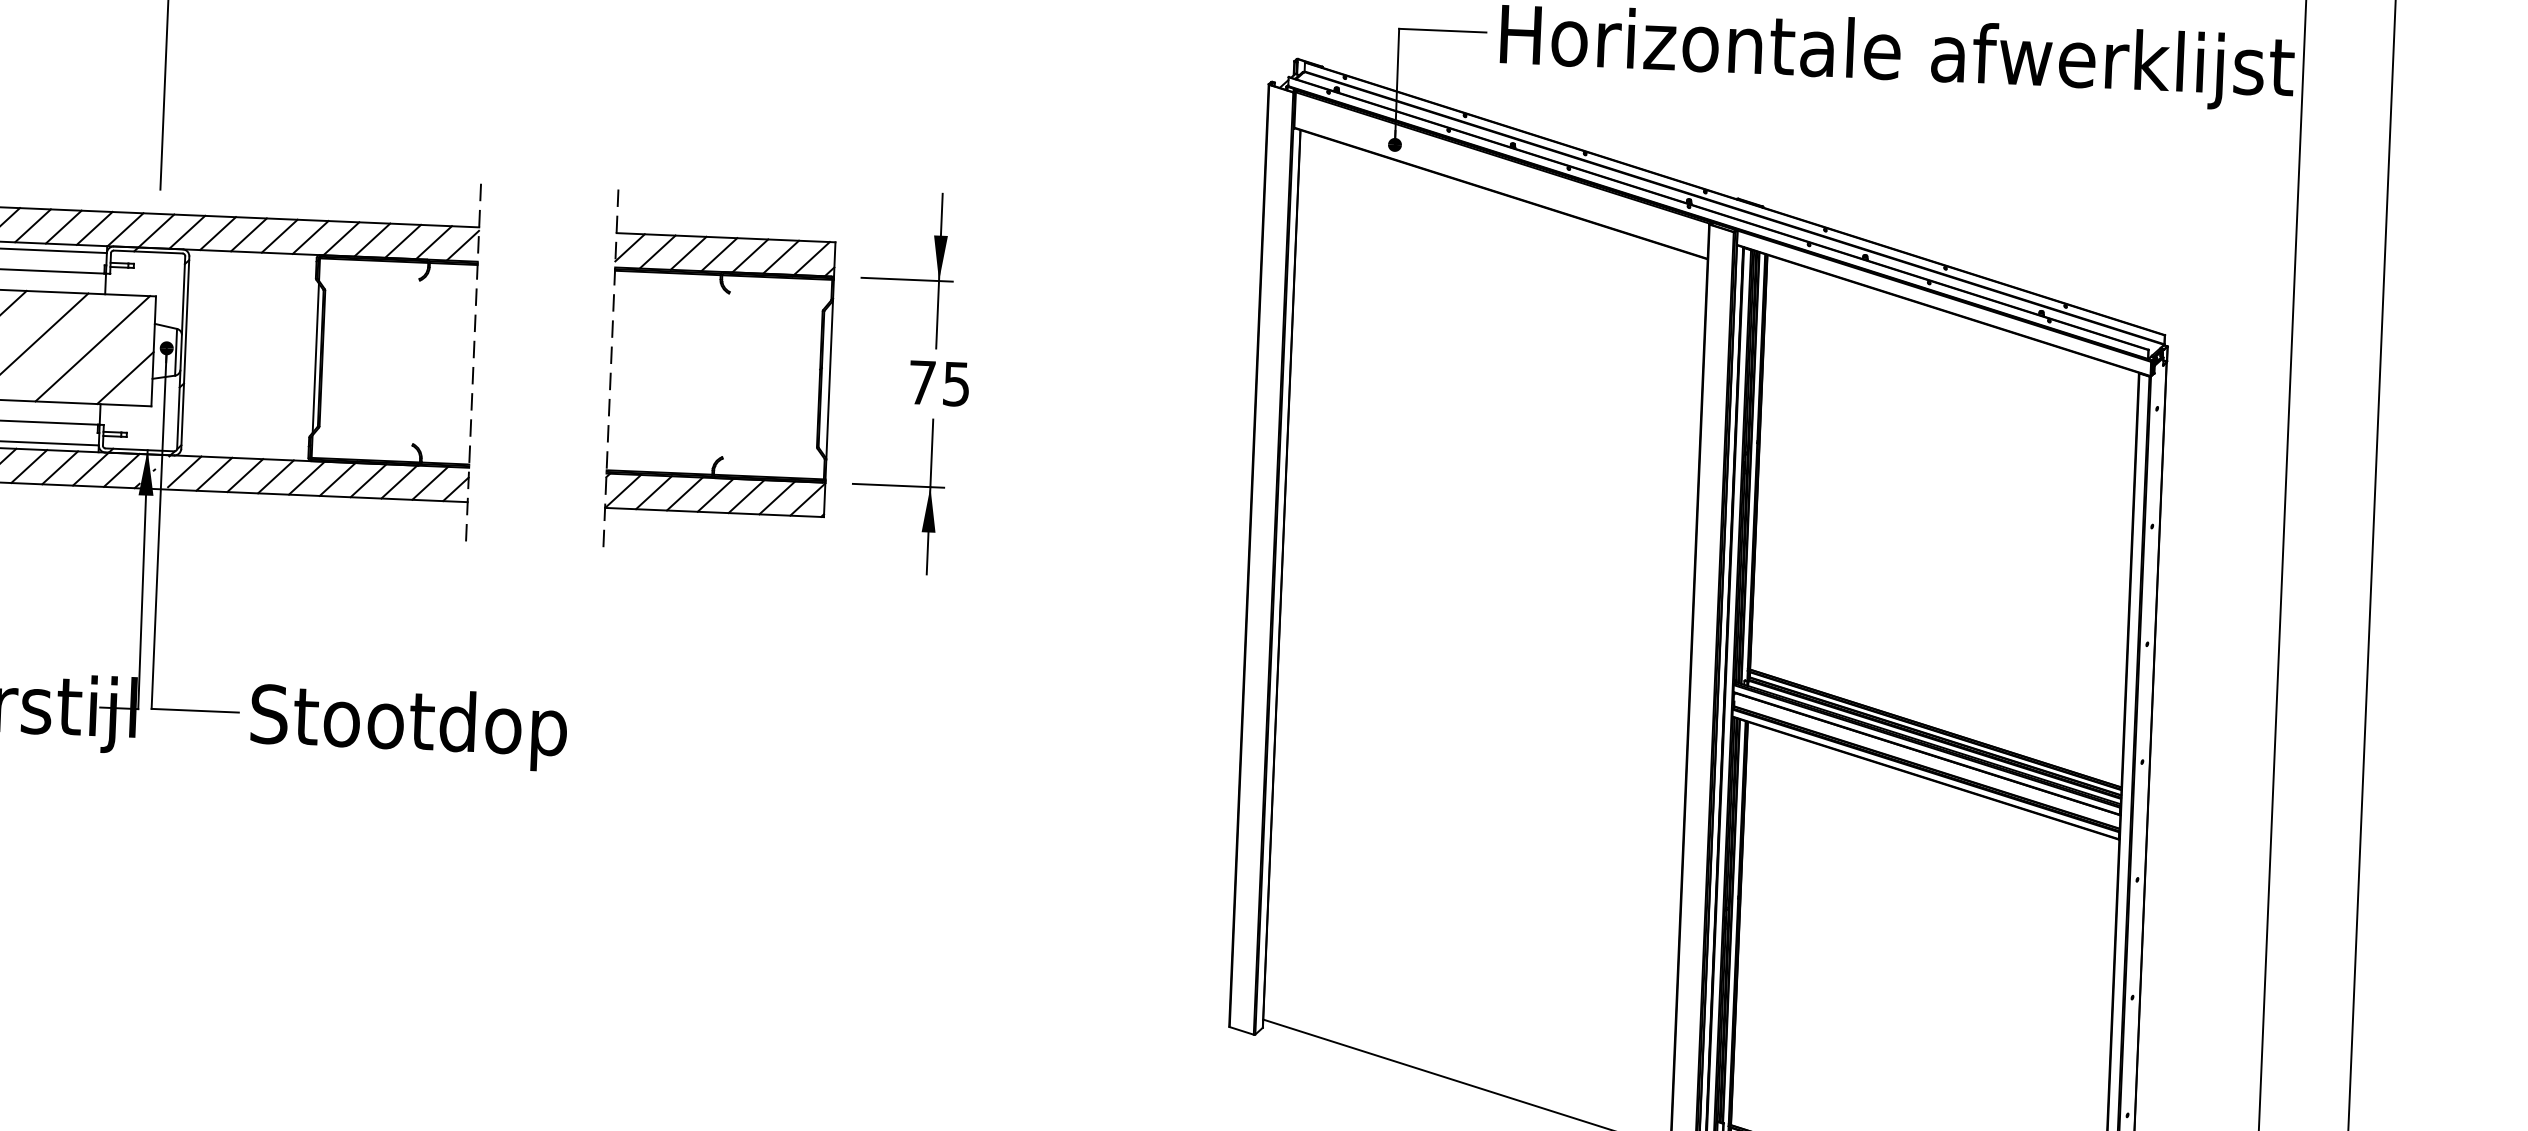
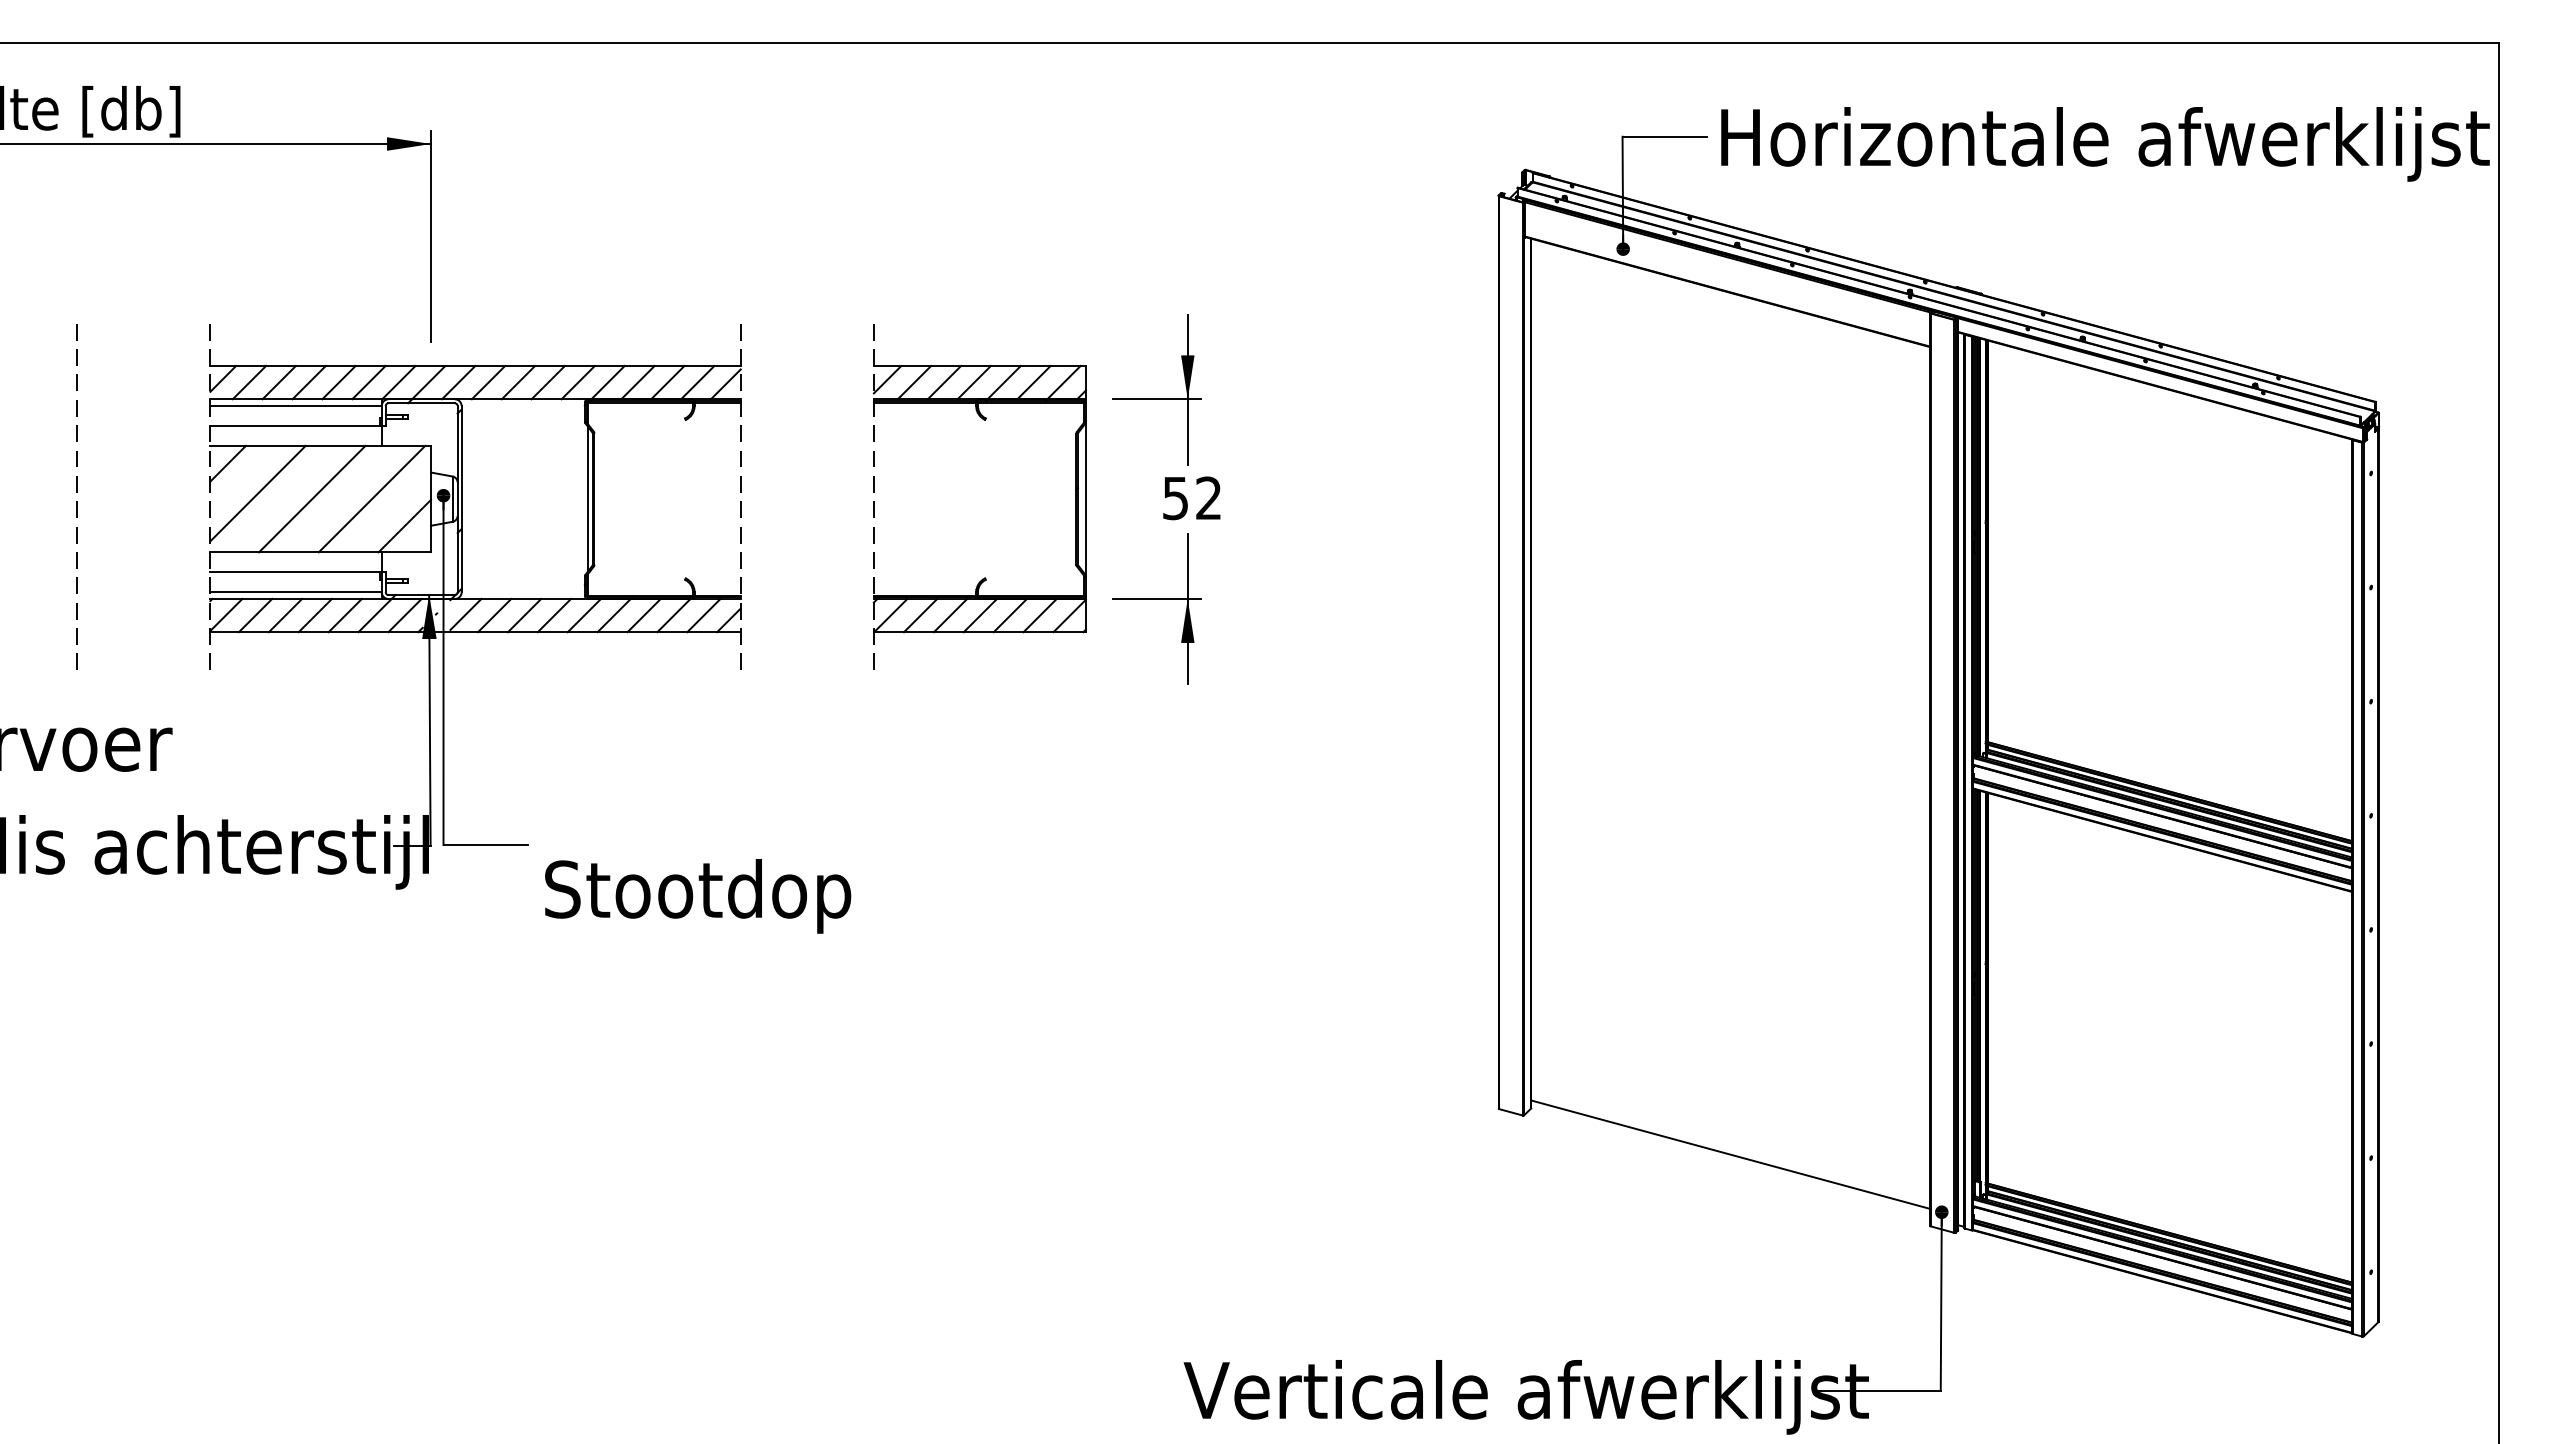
text: (938, 383) -> (1191, 498), 75 -> 52
text: (409, 727) -> (698, 896), moved

